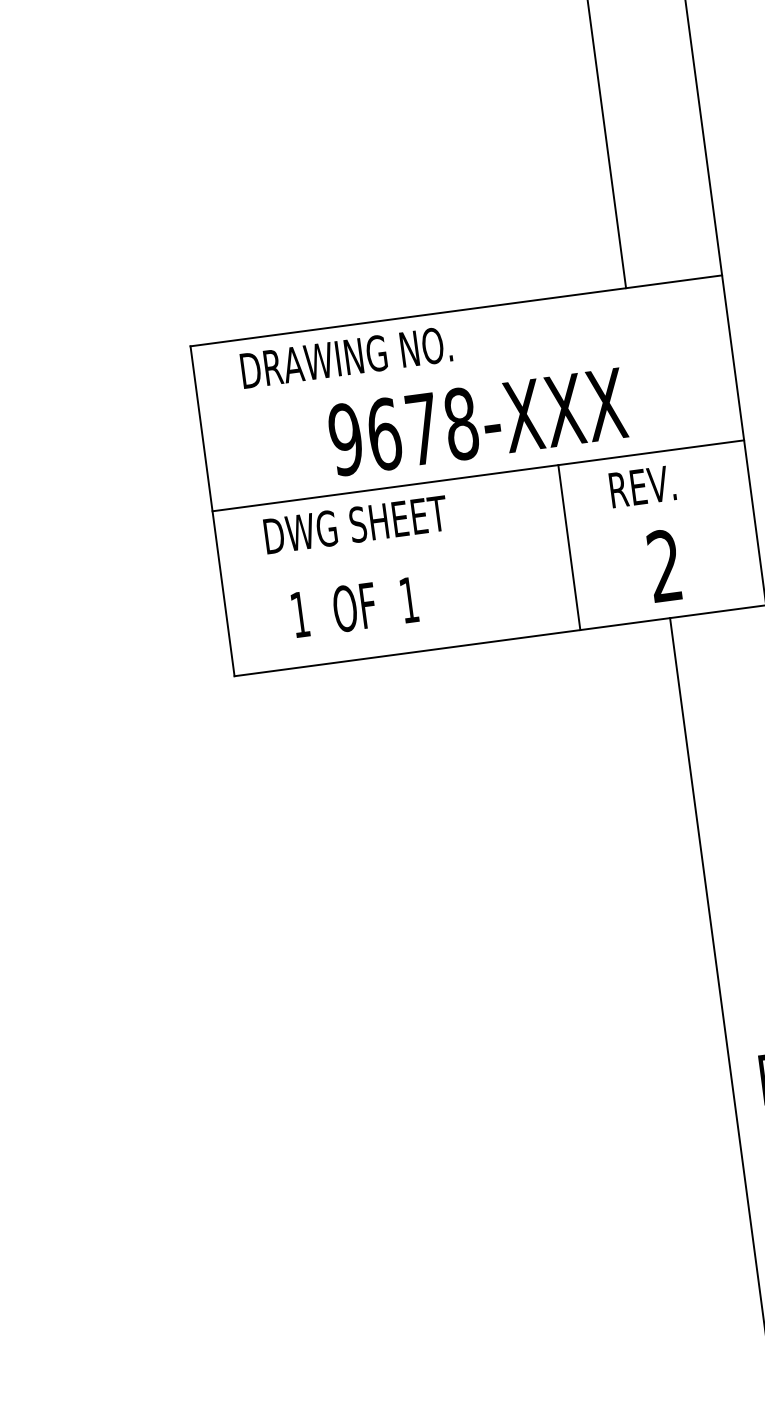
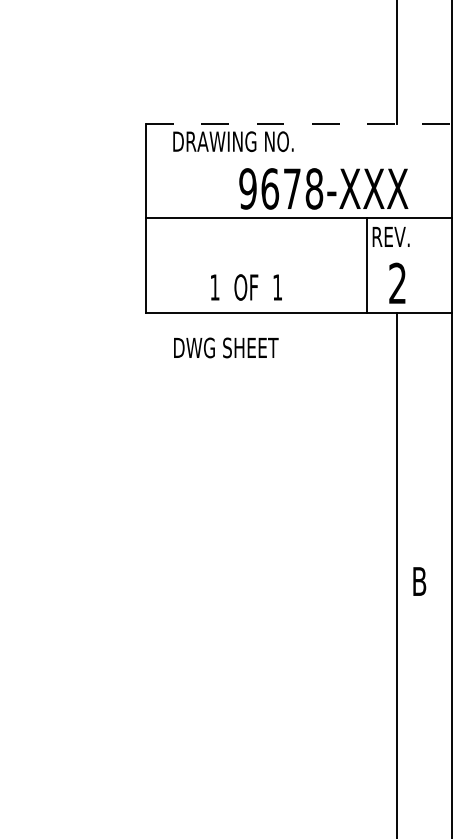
line: (457, 310) -> (299, 123), solid -> dashed
text: (477, 421) -> (323, 188), moved
text: (356, 524) -> (226, 347), moved
line: (569, 546) -> (367, 265), moved
text: (355, 607) -> (246, 287), moved

